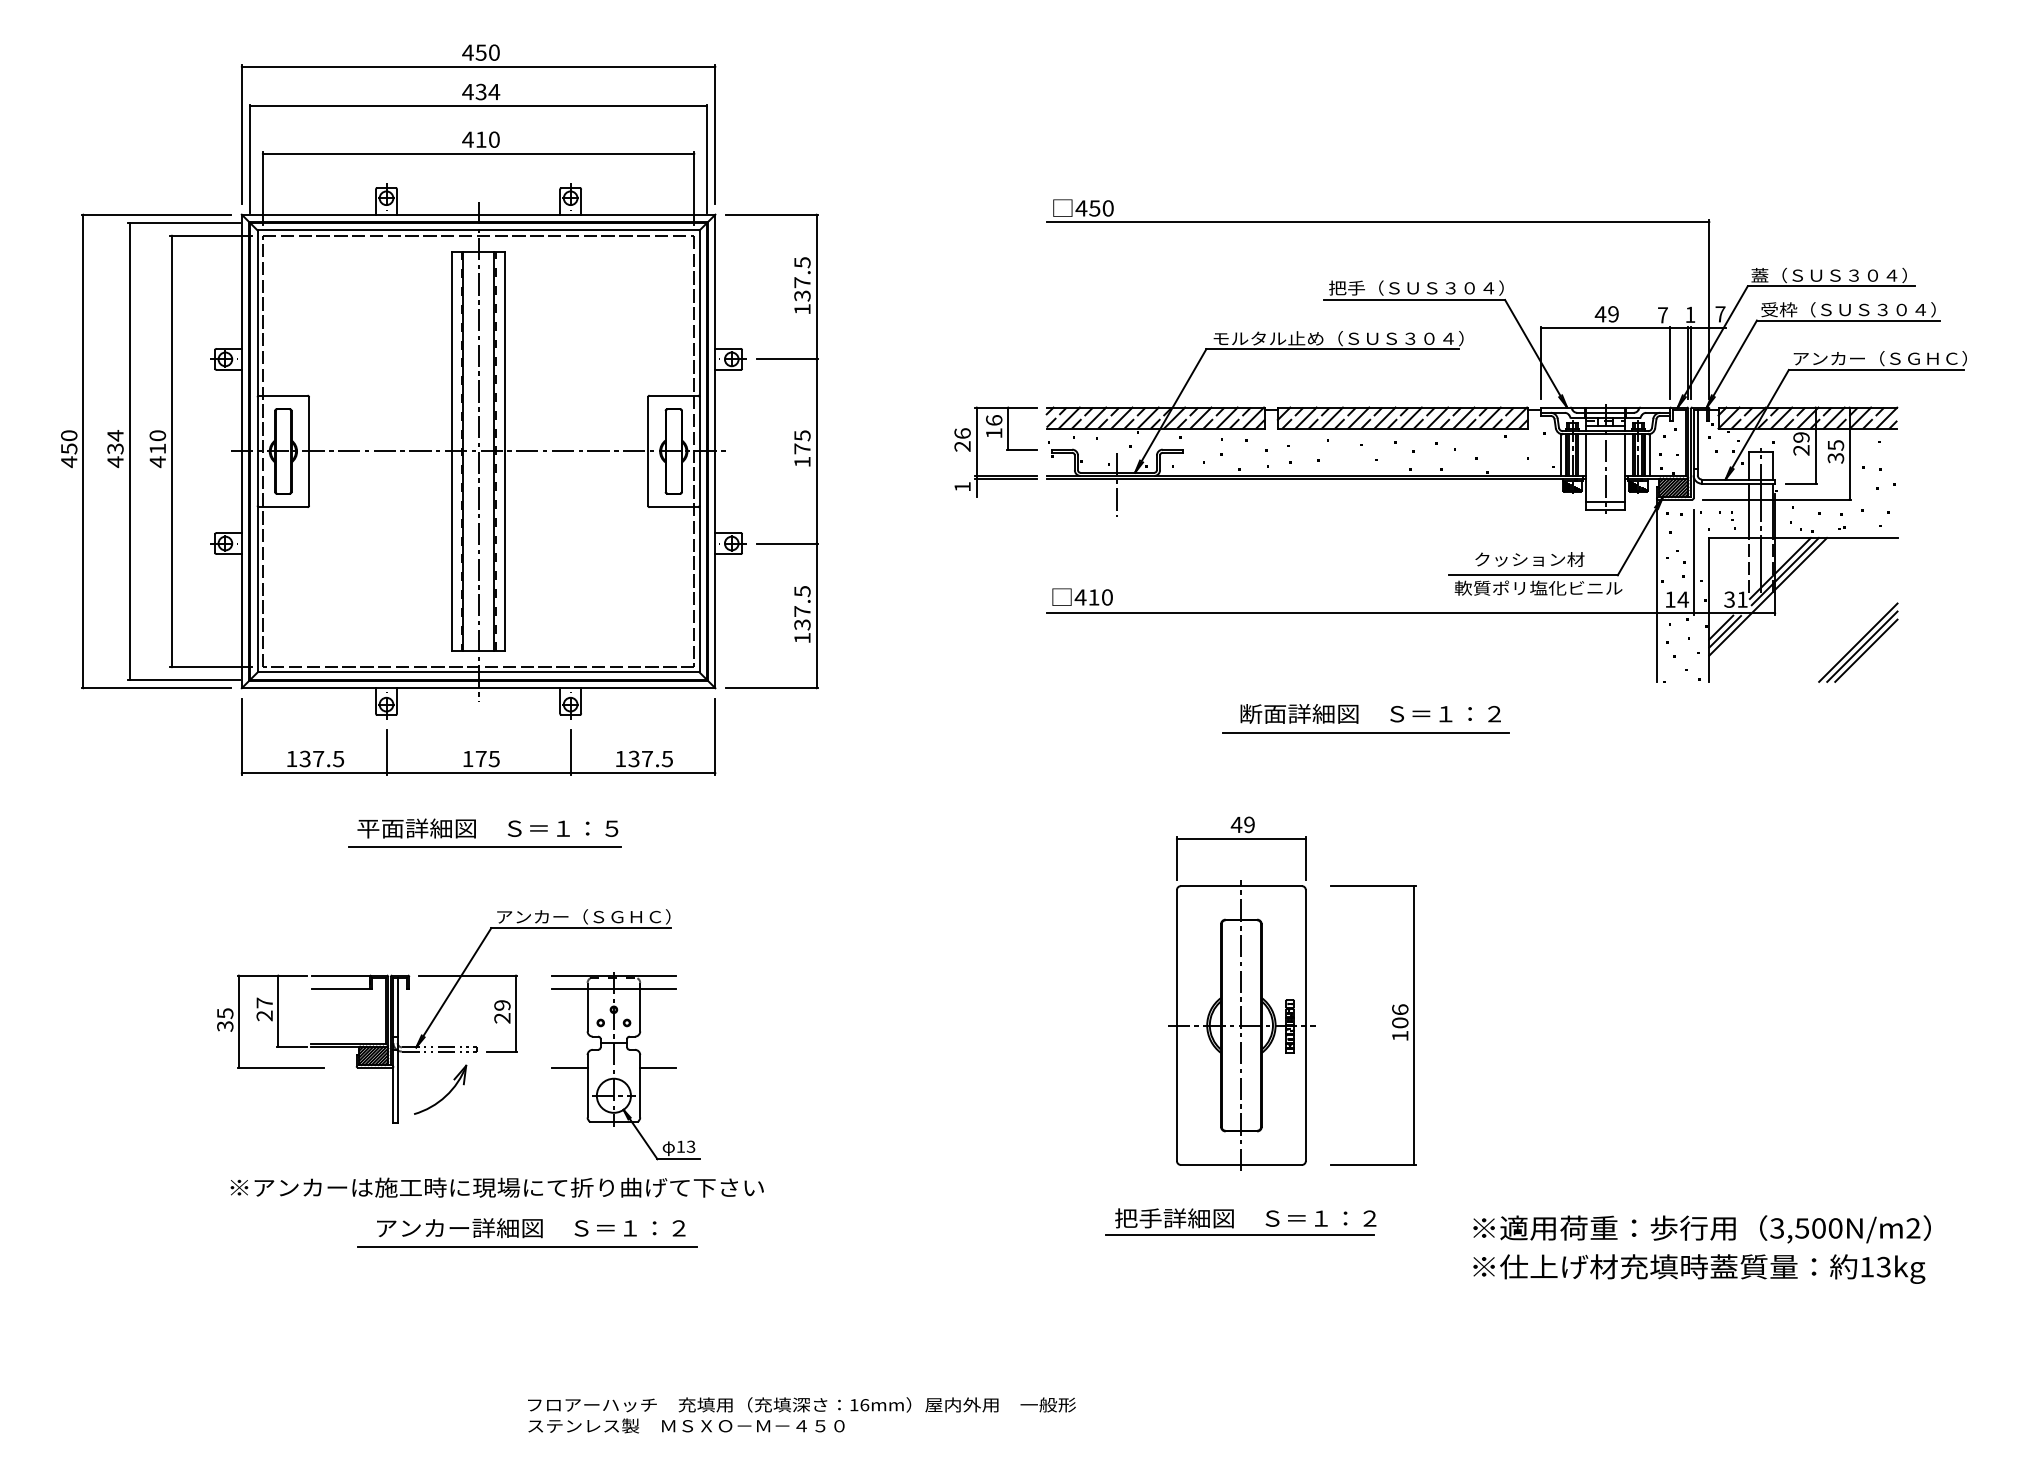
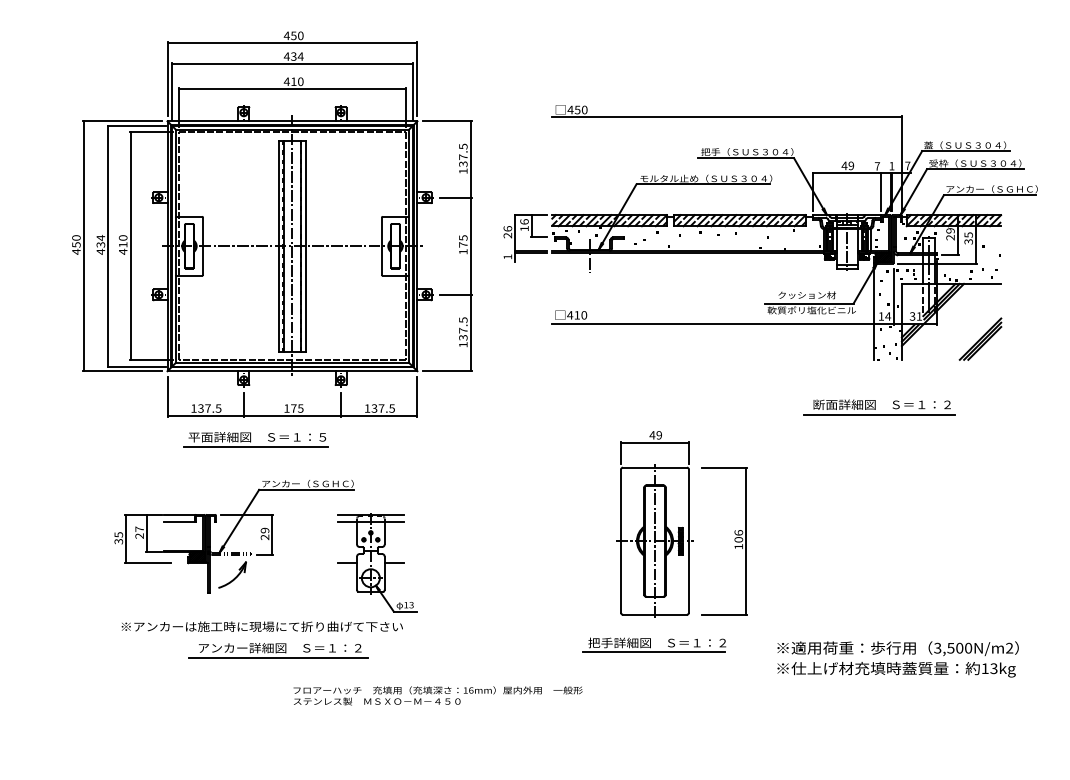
part: (440, 410) -> (272, 224), moved
part: (1365, 719) -> (879, 407), moved
part: (626, 1065) -> (377, 562), moved
text: (800, 1414) -> (437, 695), moved

